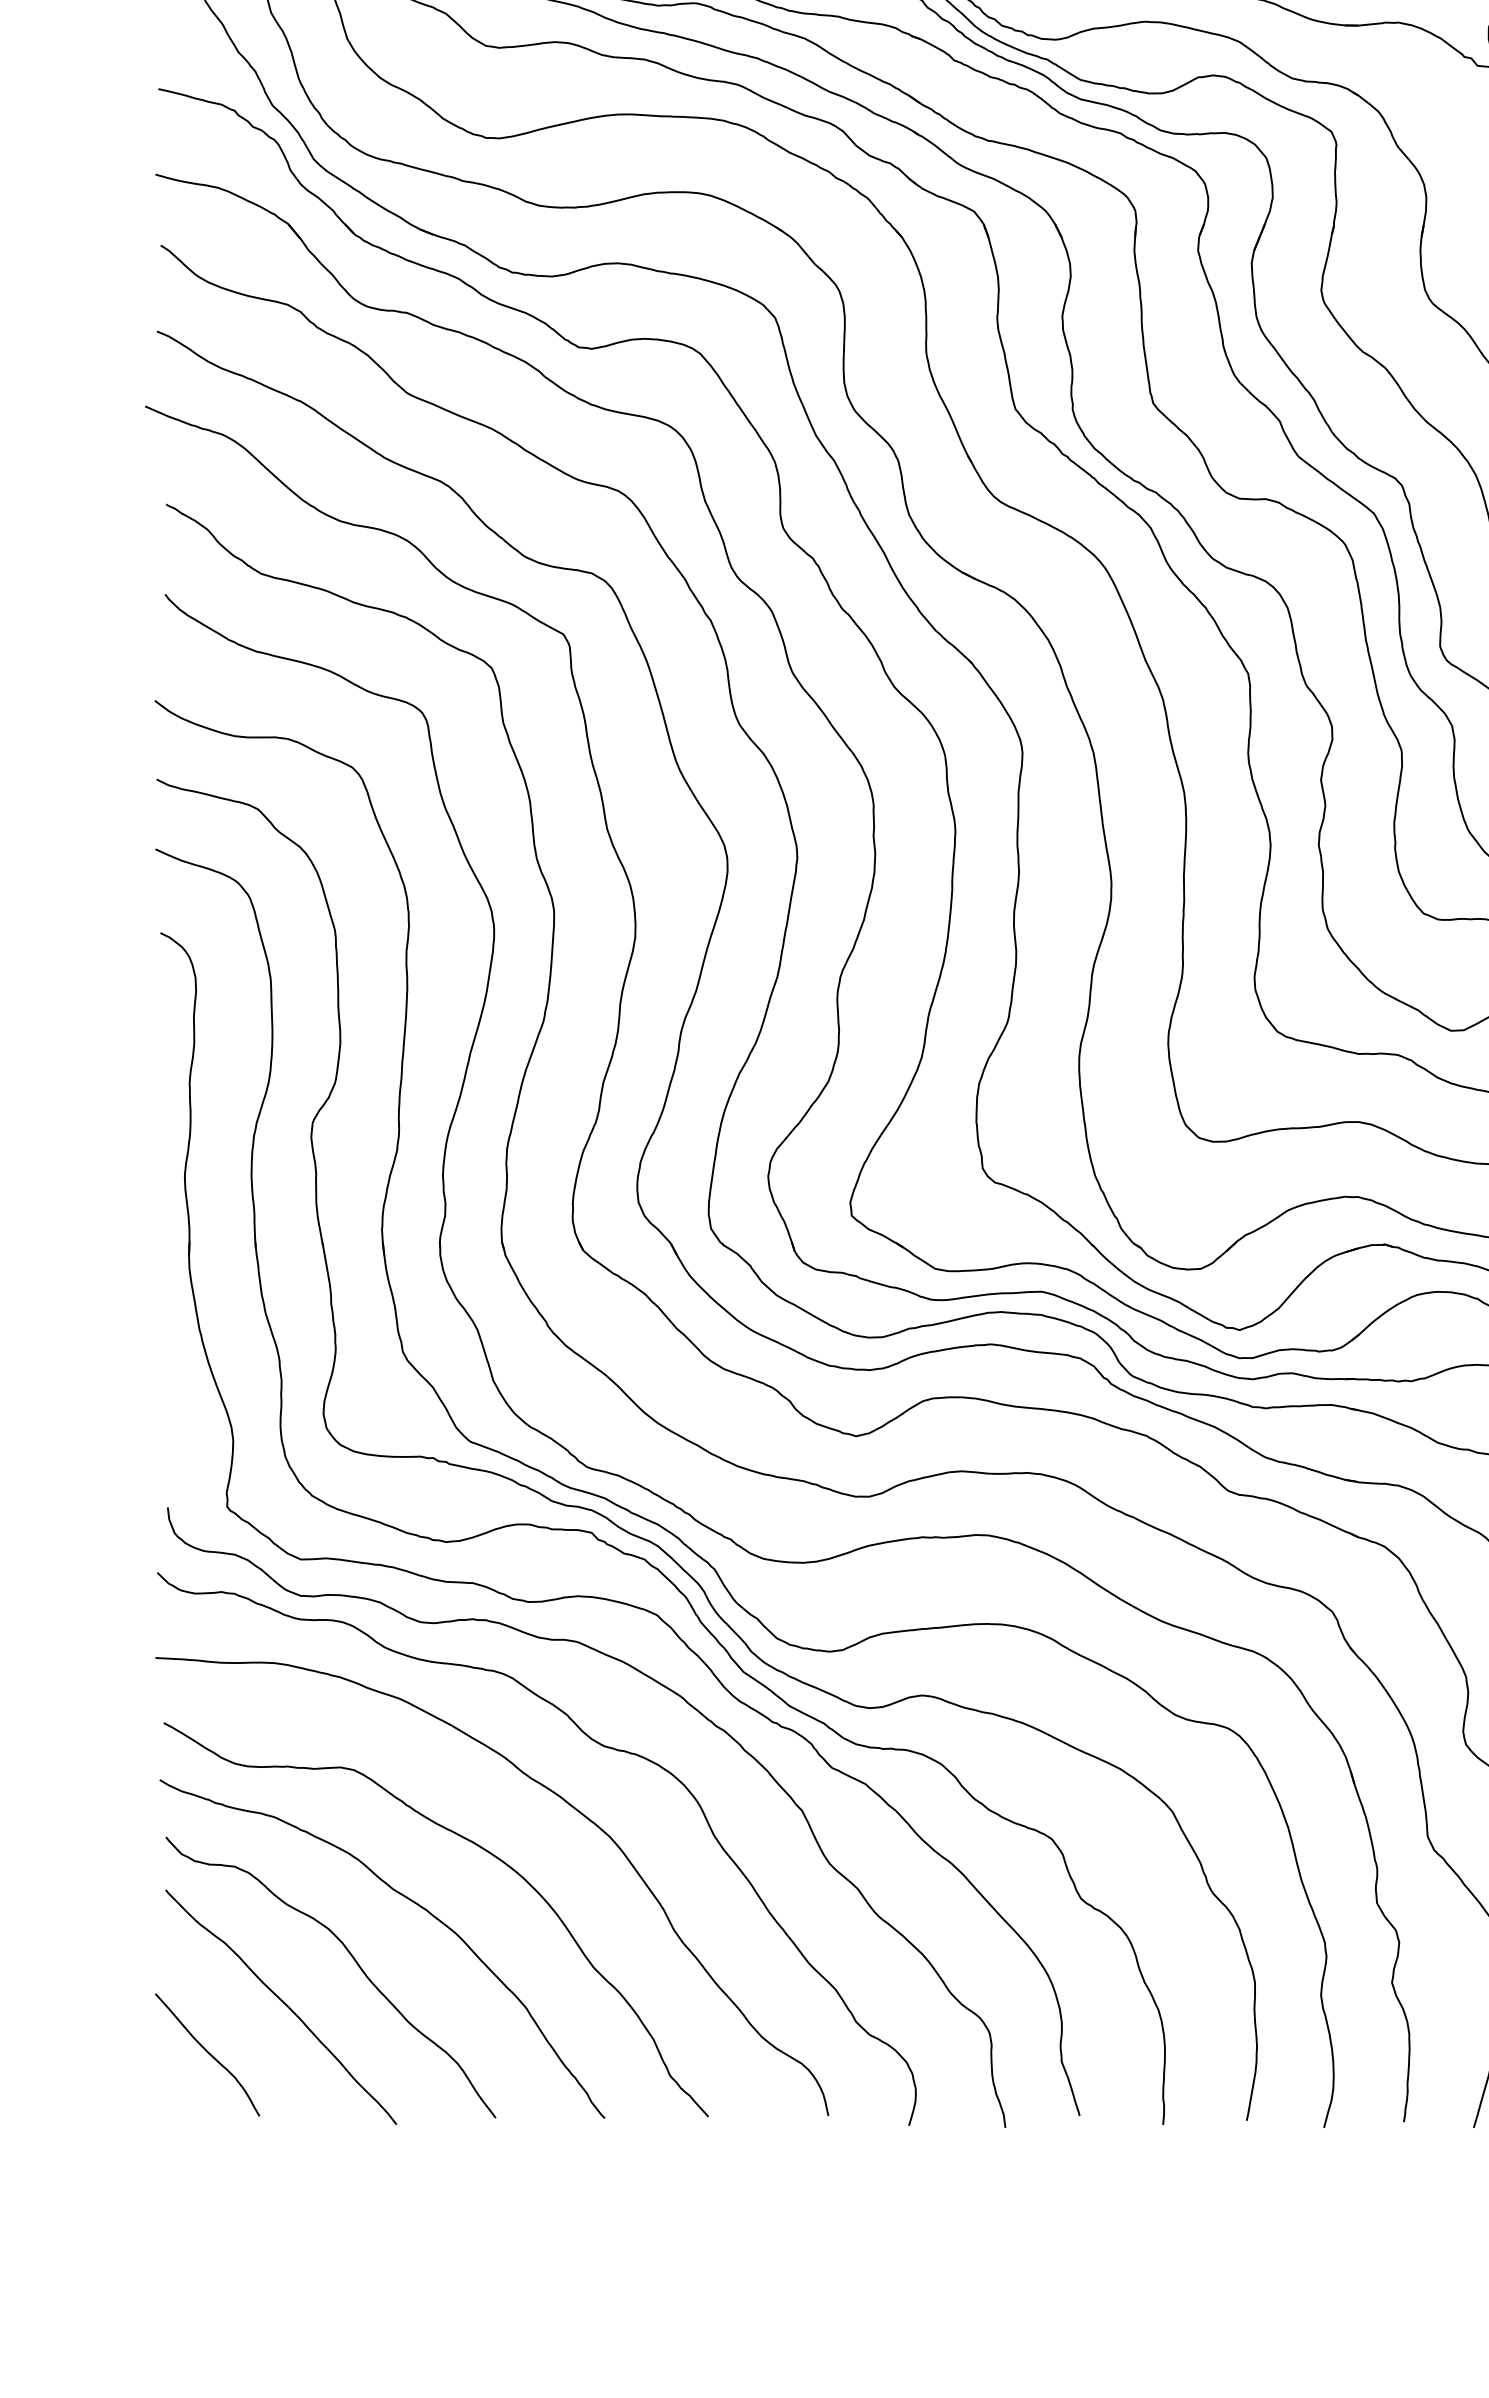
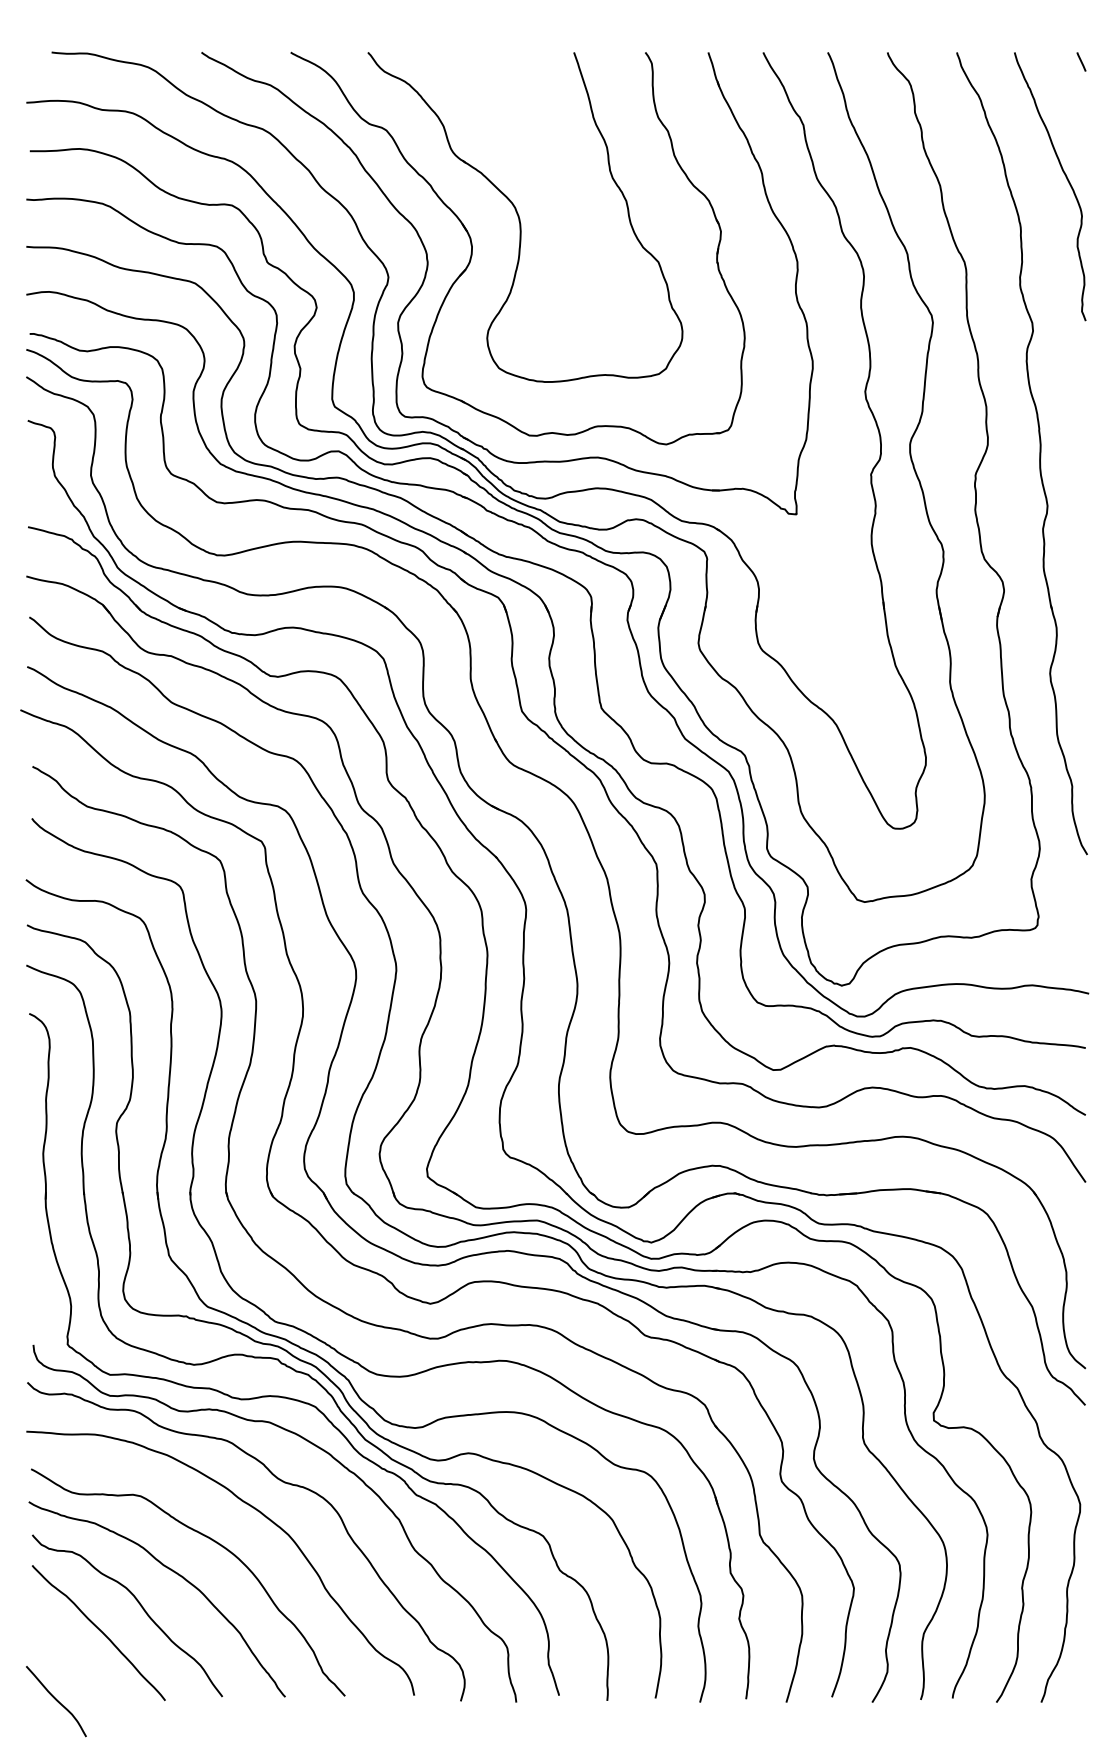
curve: (207, 2054) -> (56, 1701), moved

